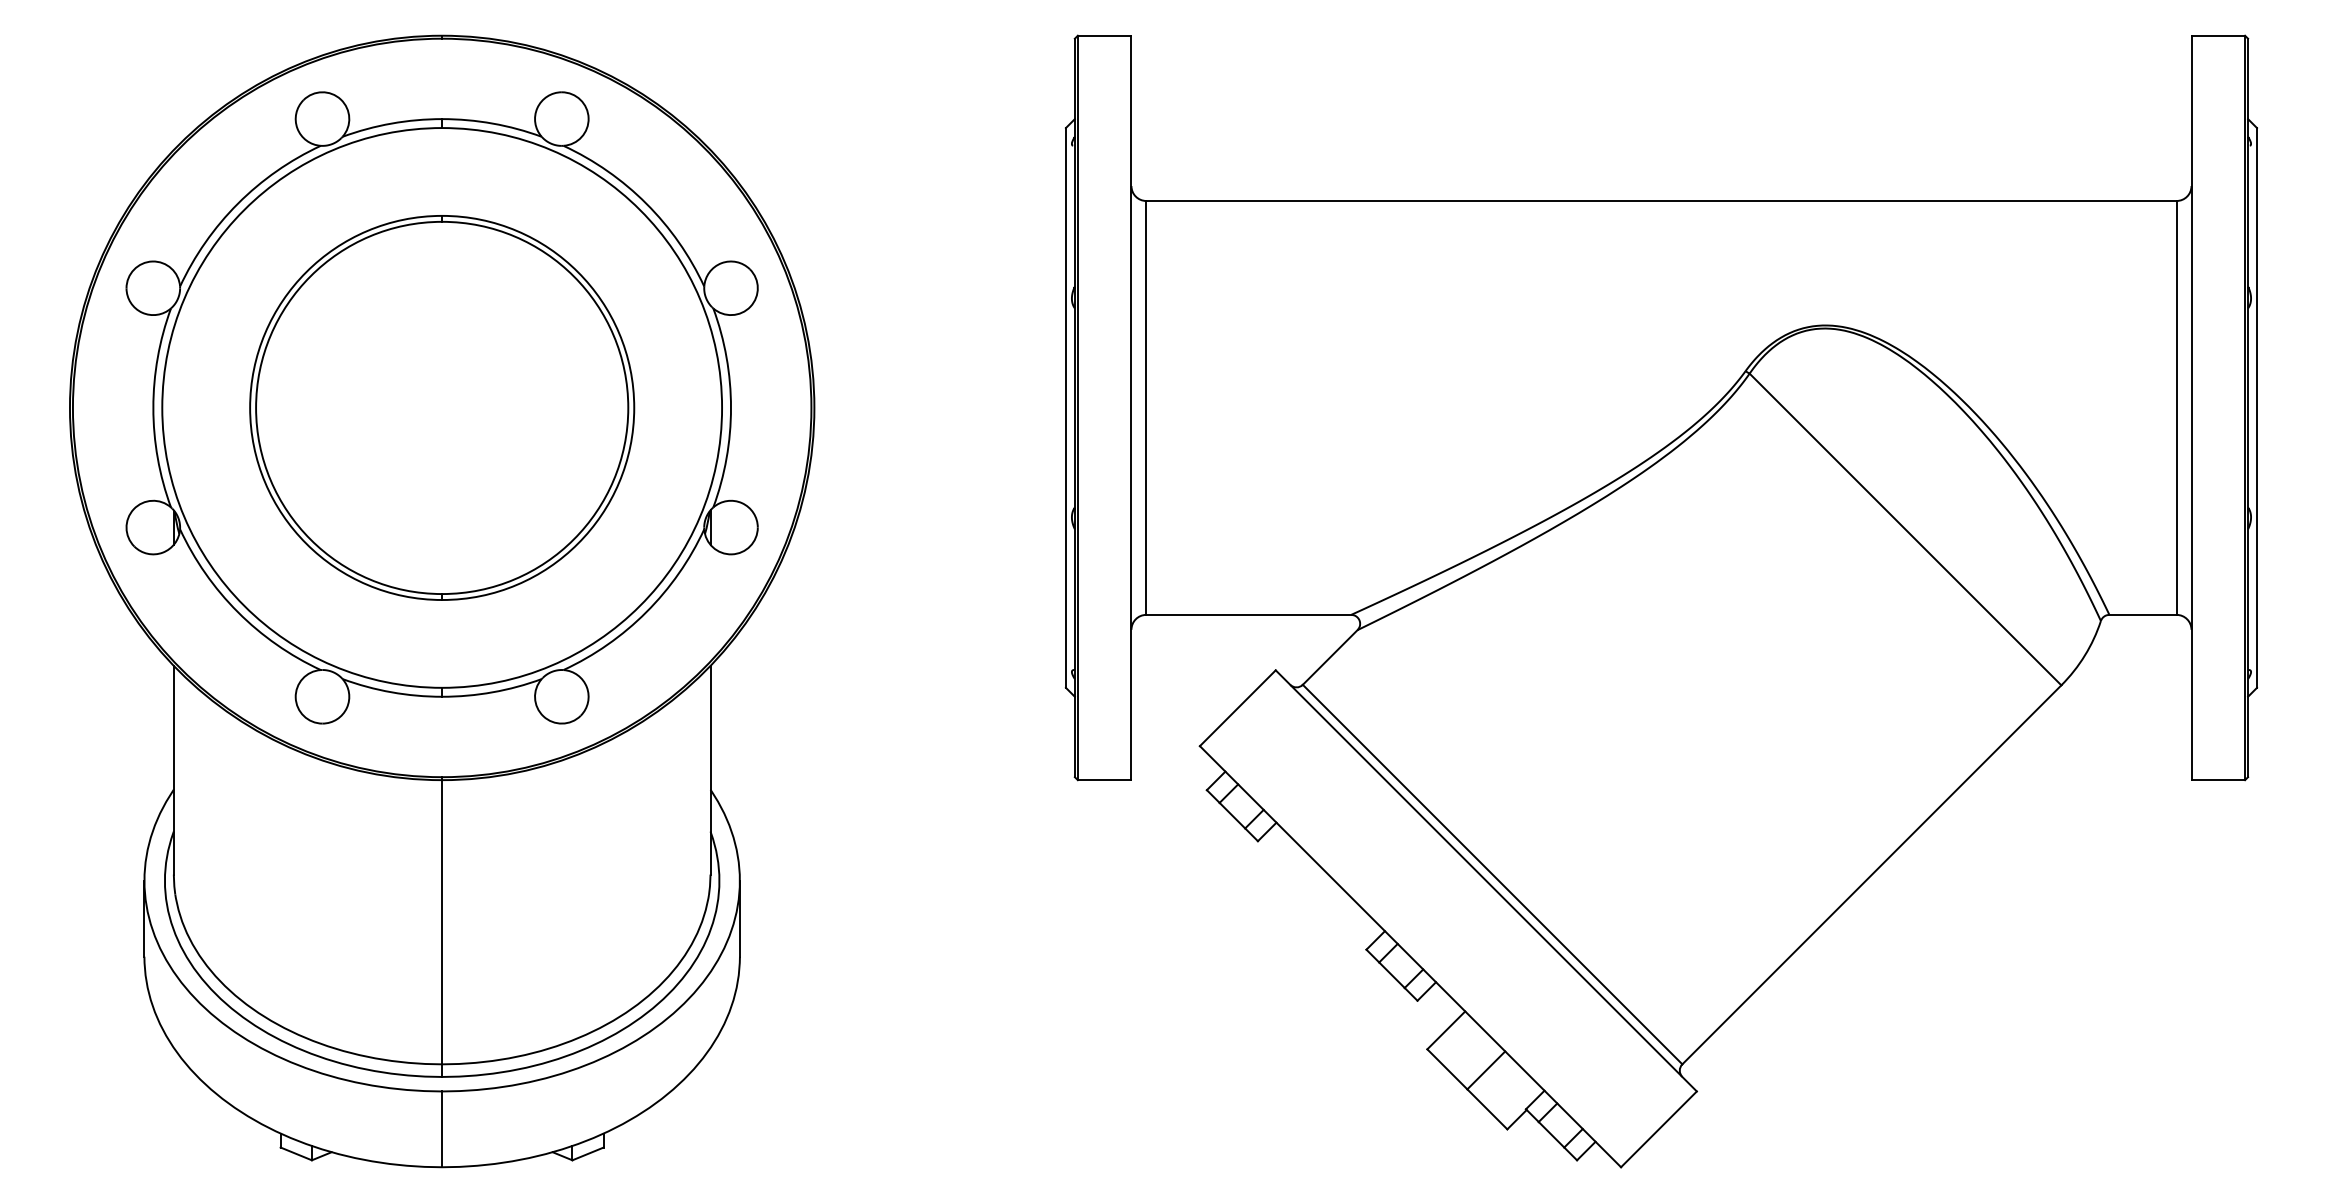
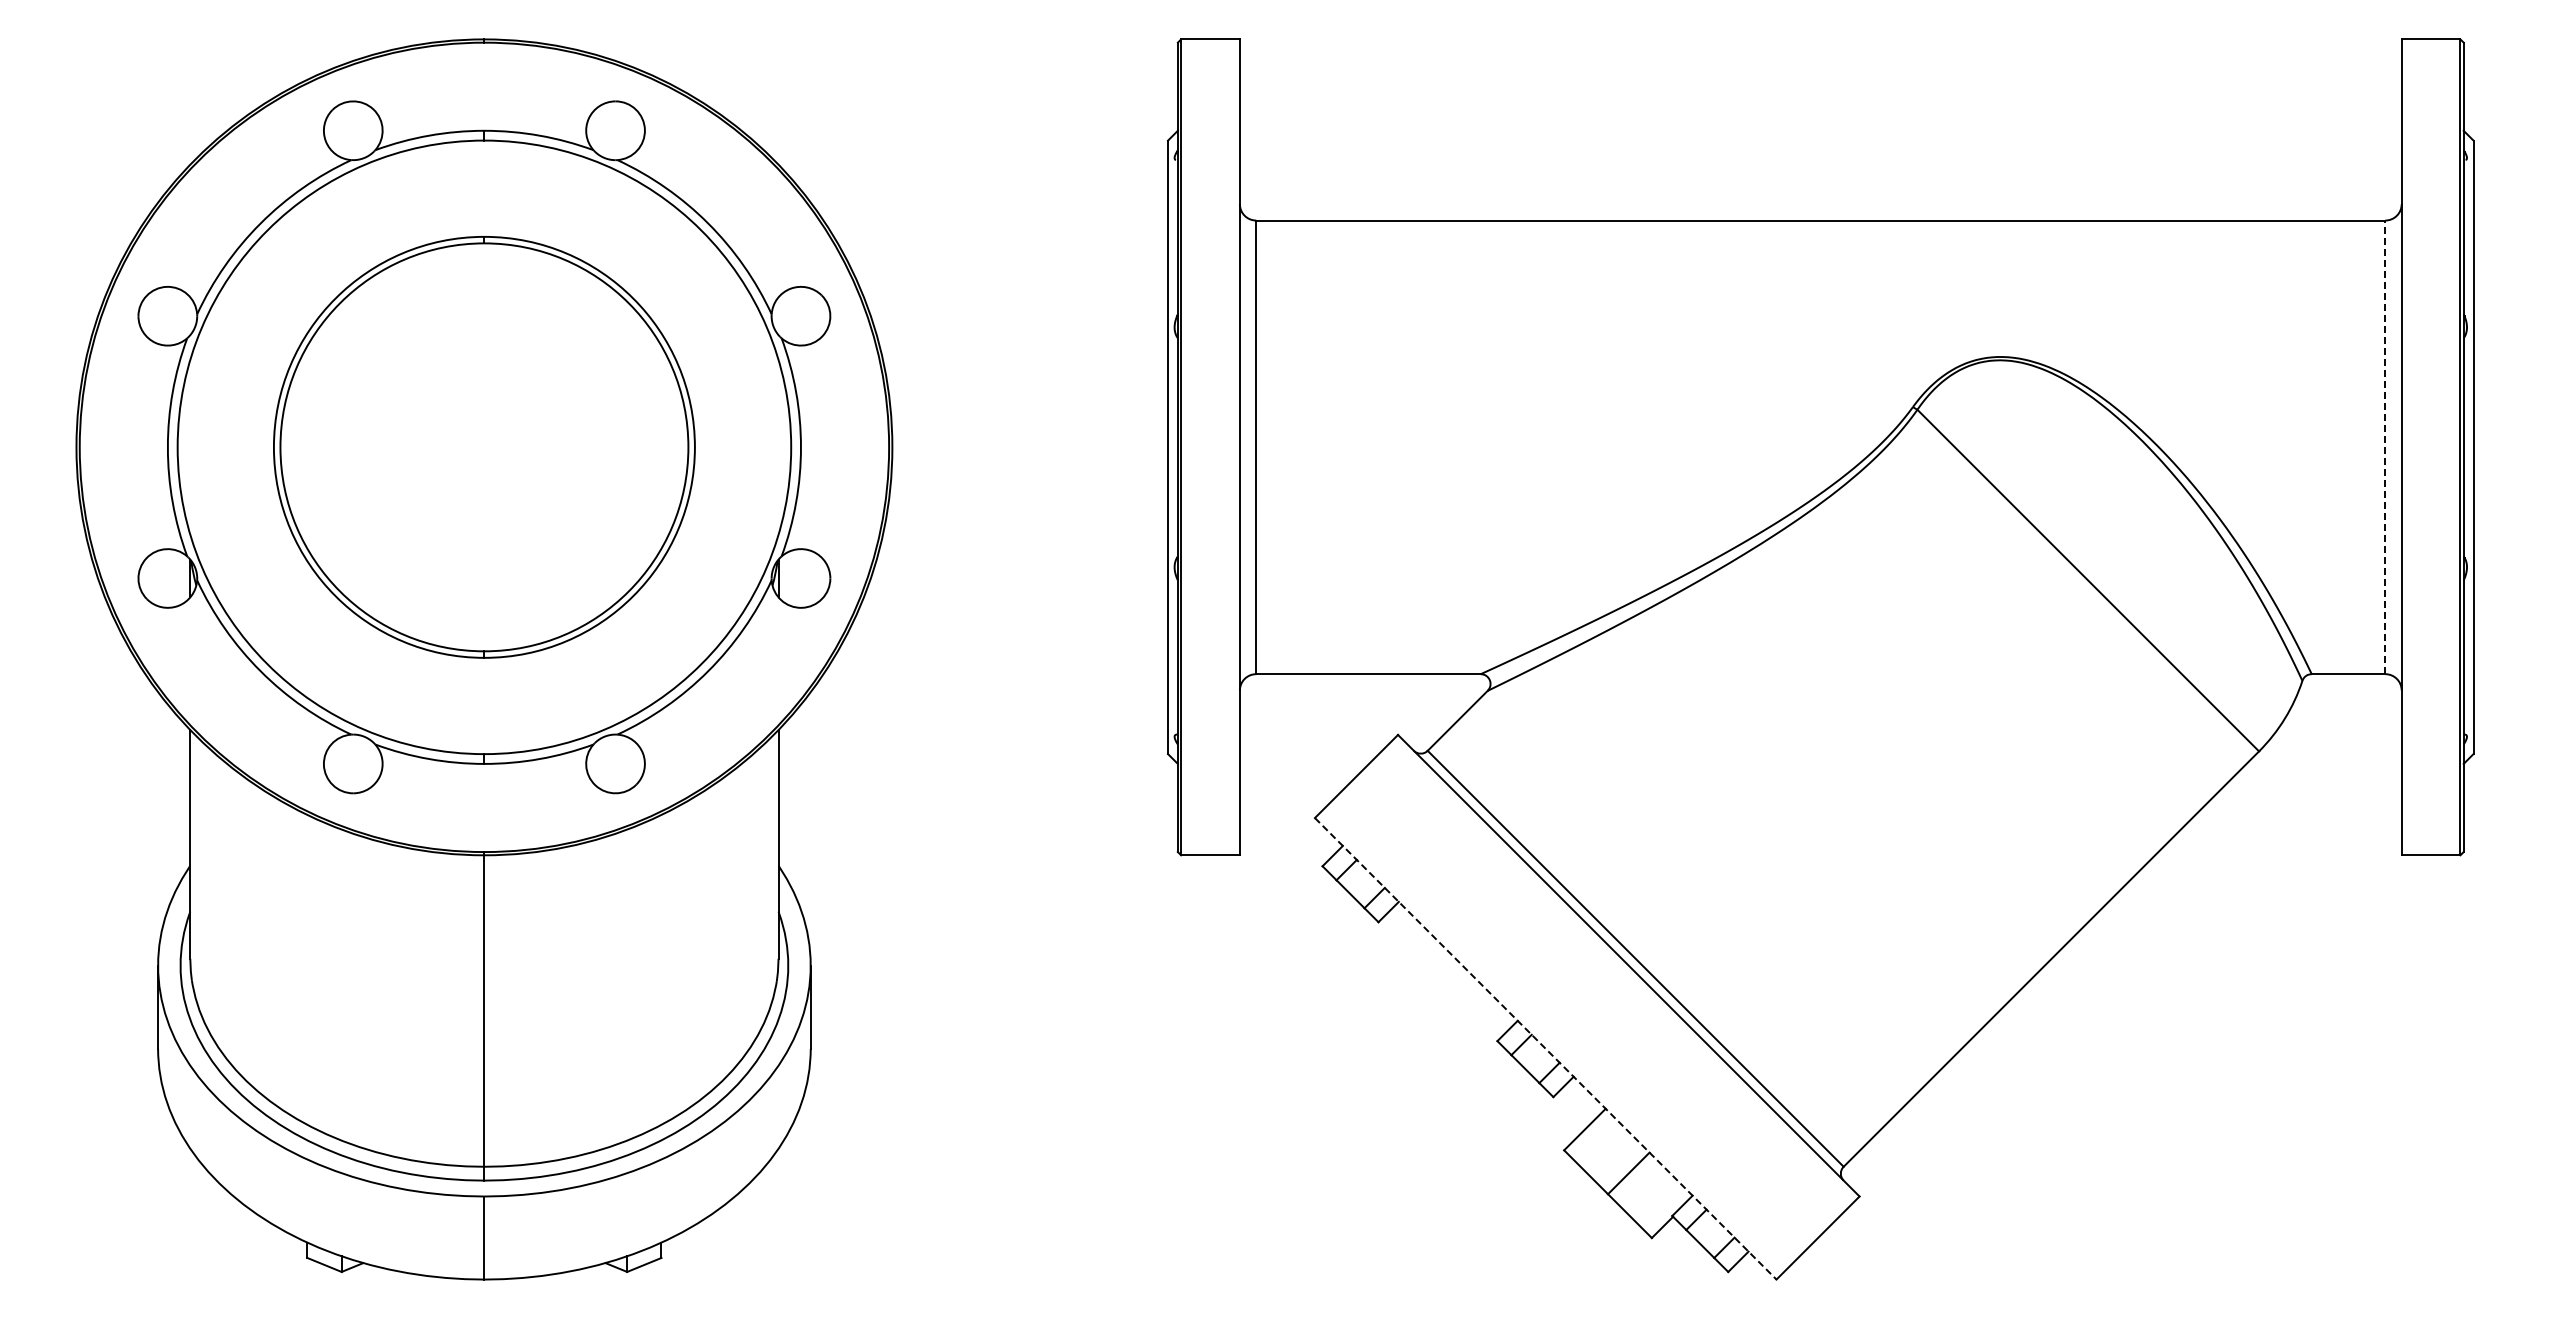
line: (2176, 408) -> (2385, 447), solid -> dashed
line: (1411, 957) -> (1546, 1049), solid -> dashed

